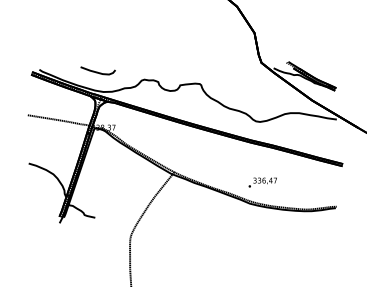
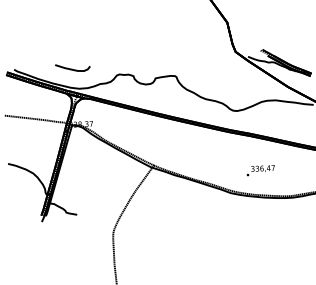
text: (262, 182) -> (260, 170), moved

